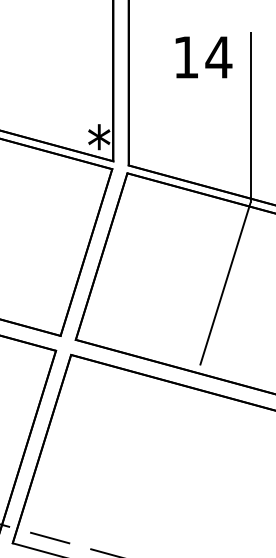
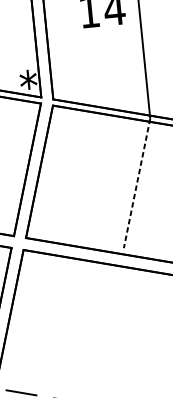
line: (225, 284) -> (137, 183), solid -> dashed

